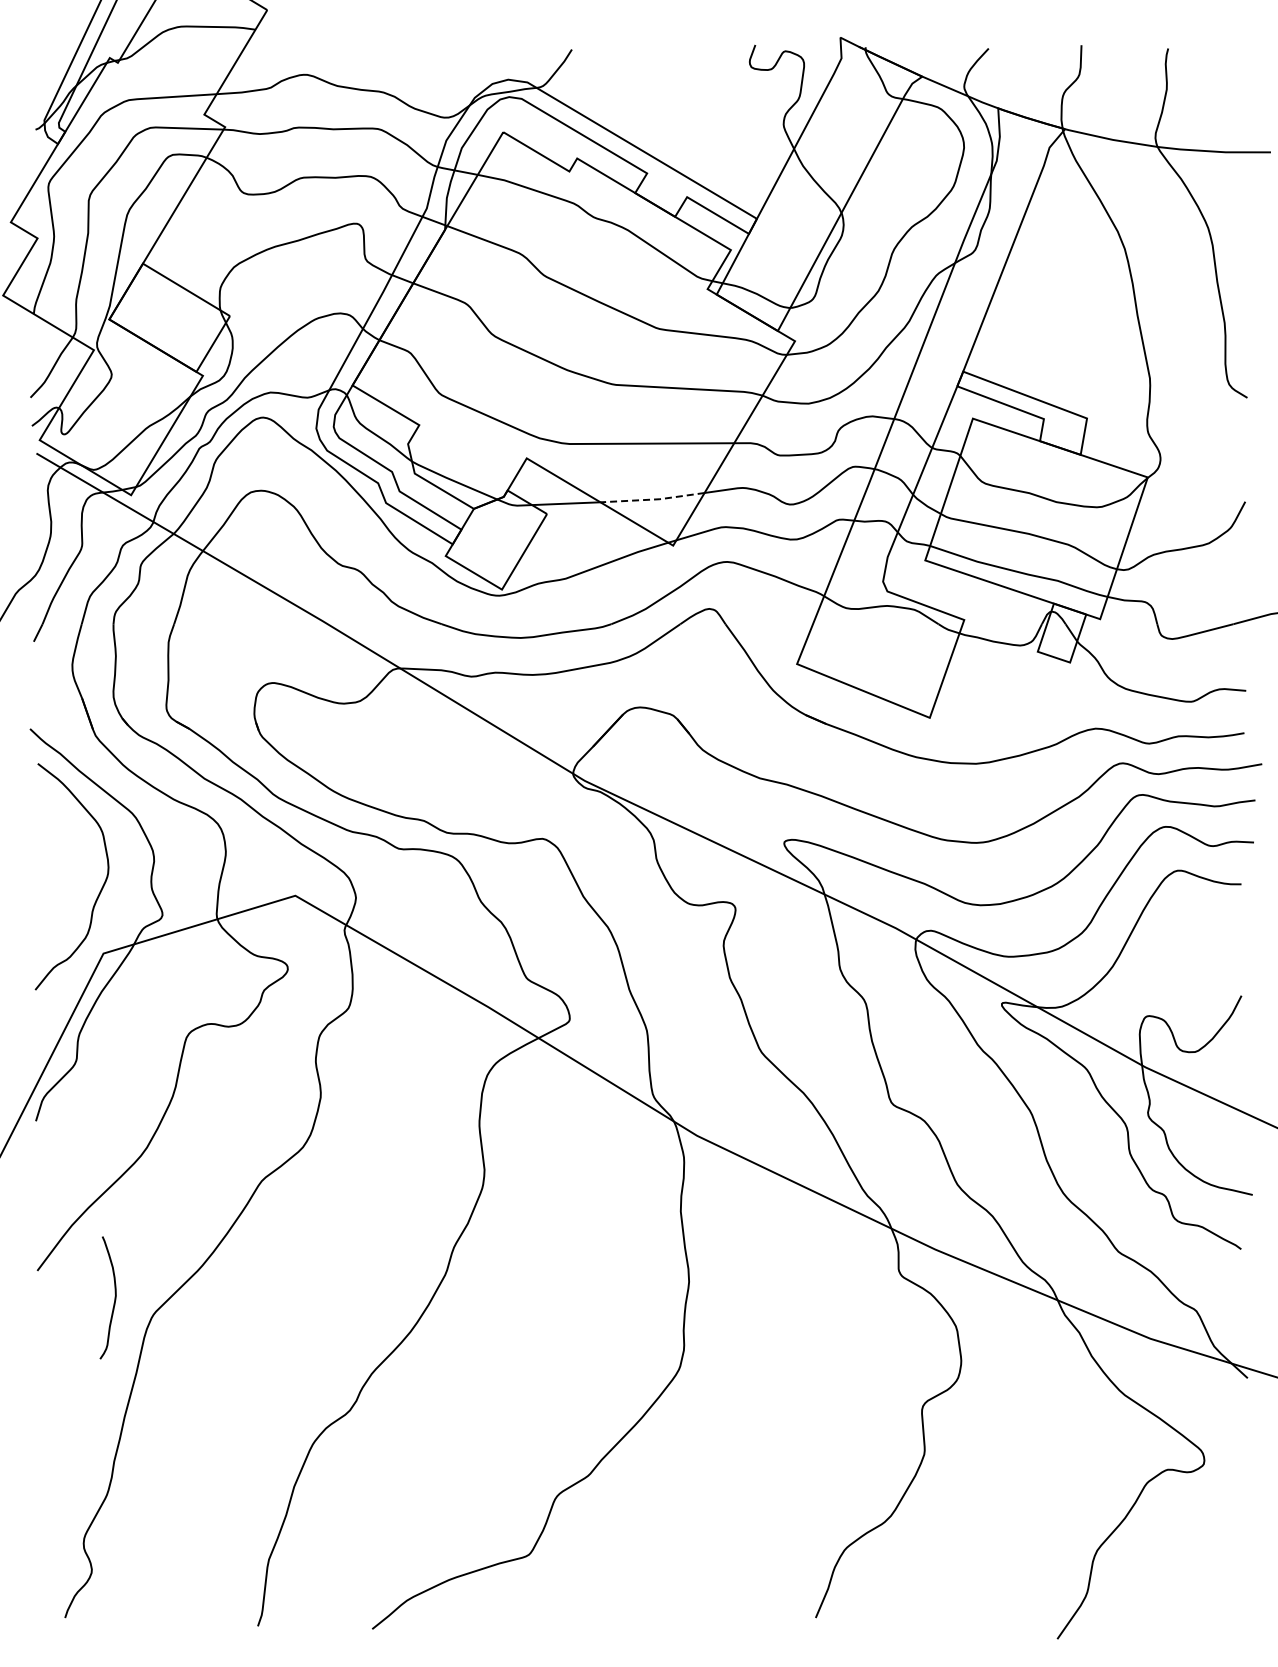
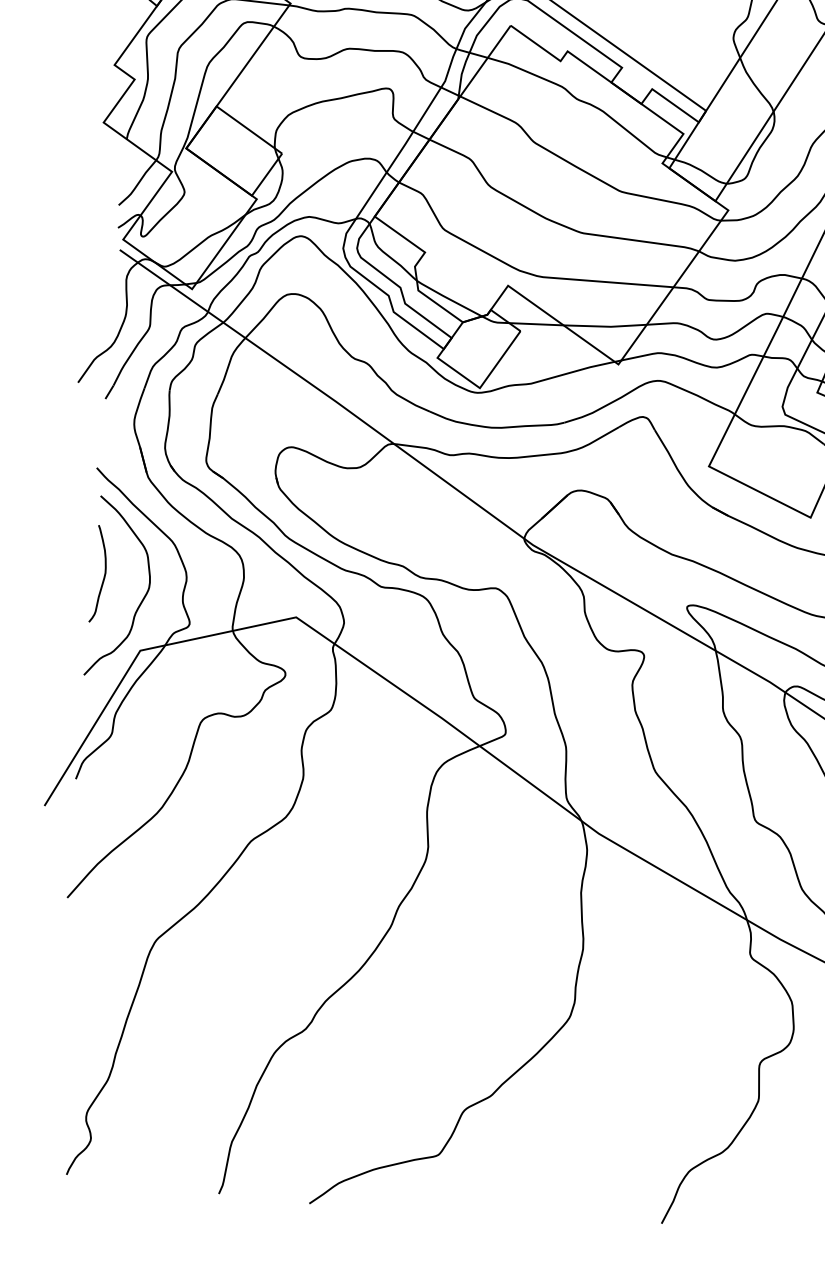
line: (652, 499) -> (605, 326), dashed -> solid
curve: (114, 1297) -> (104, 574), moved

